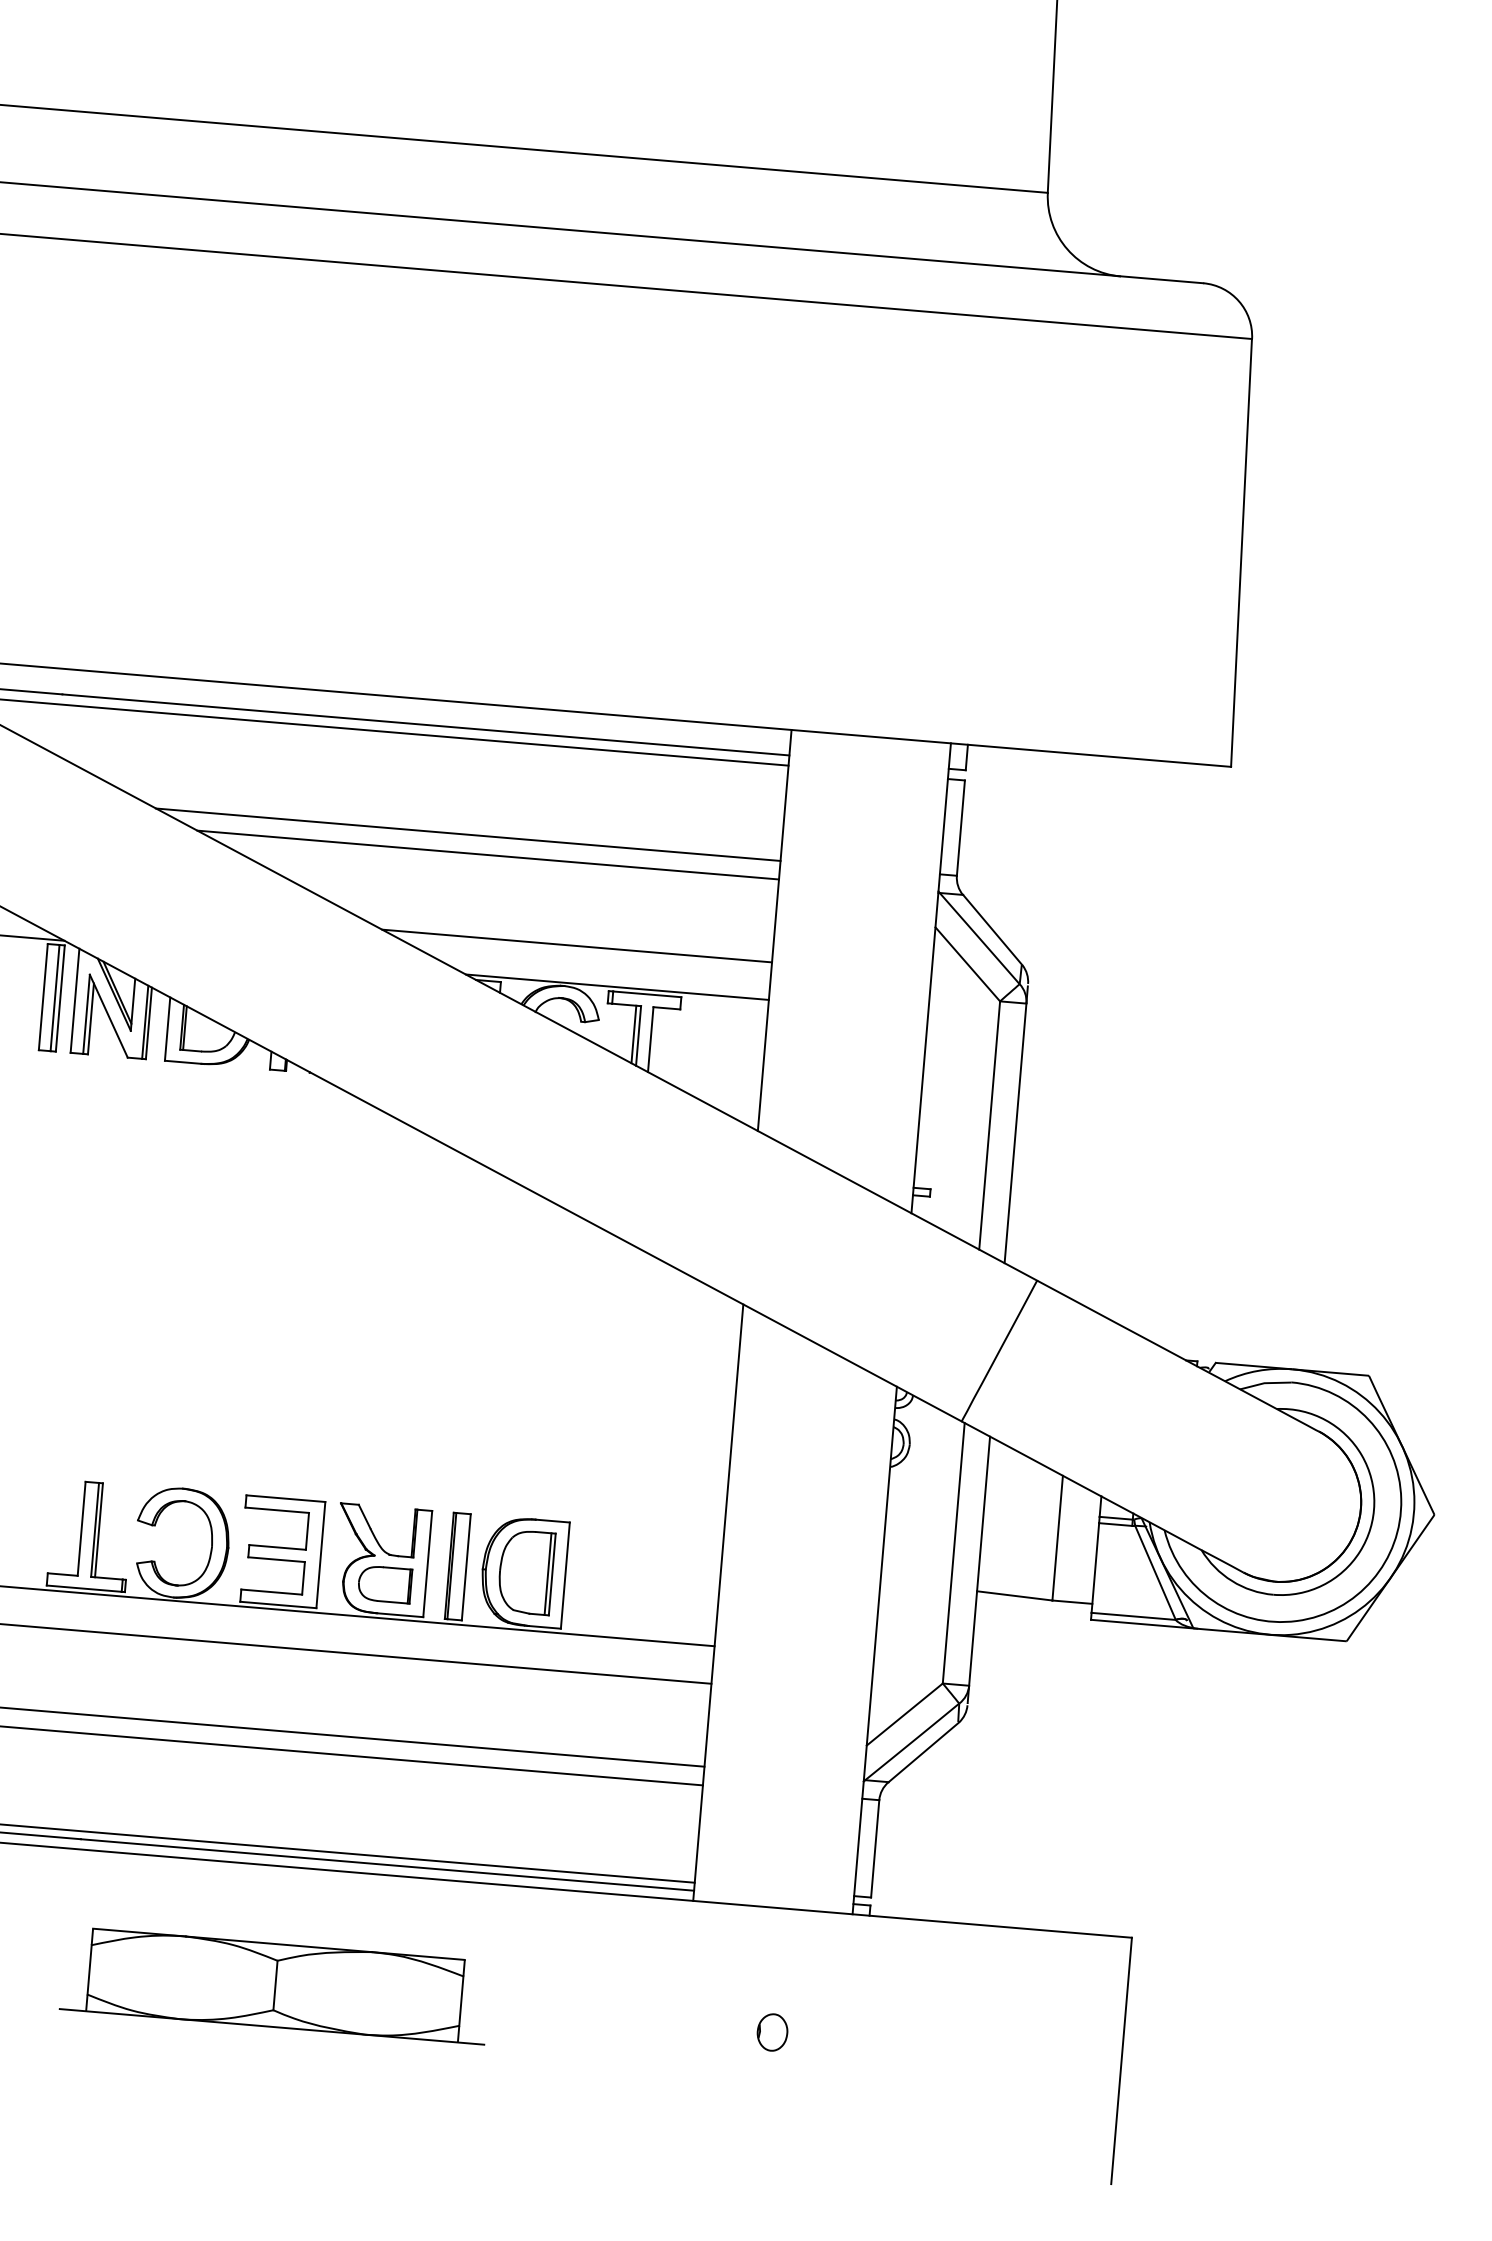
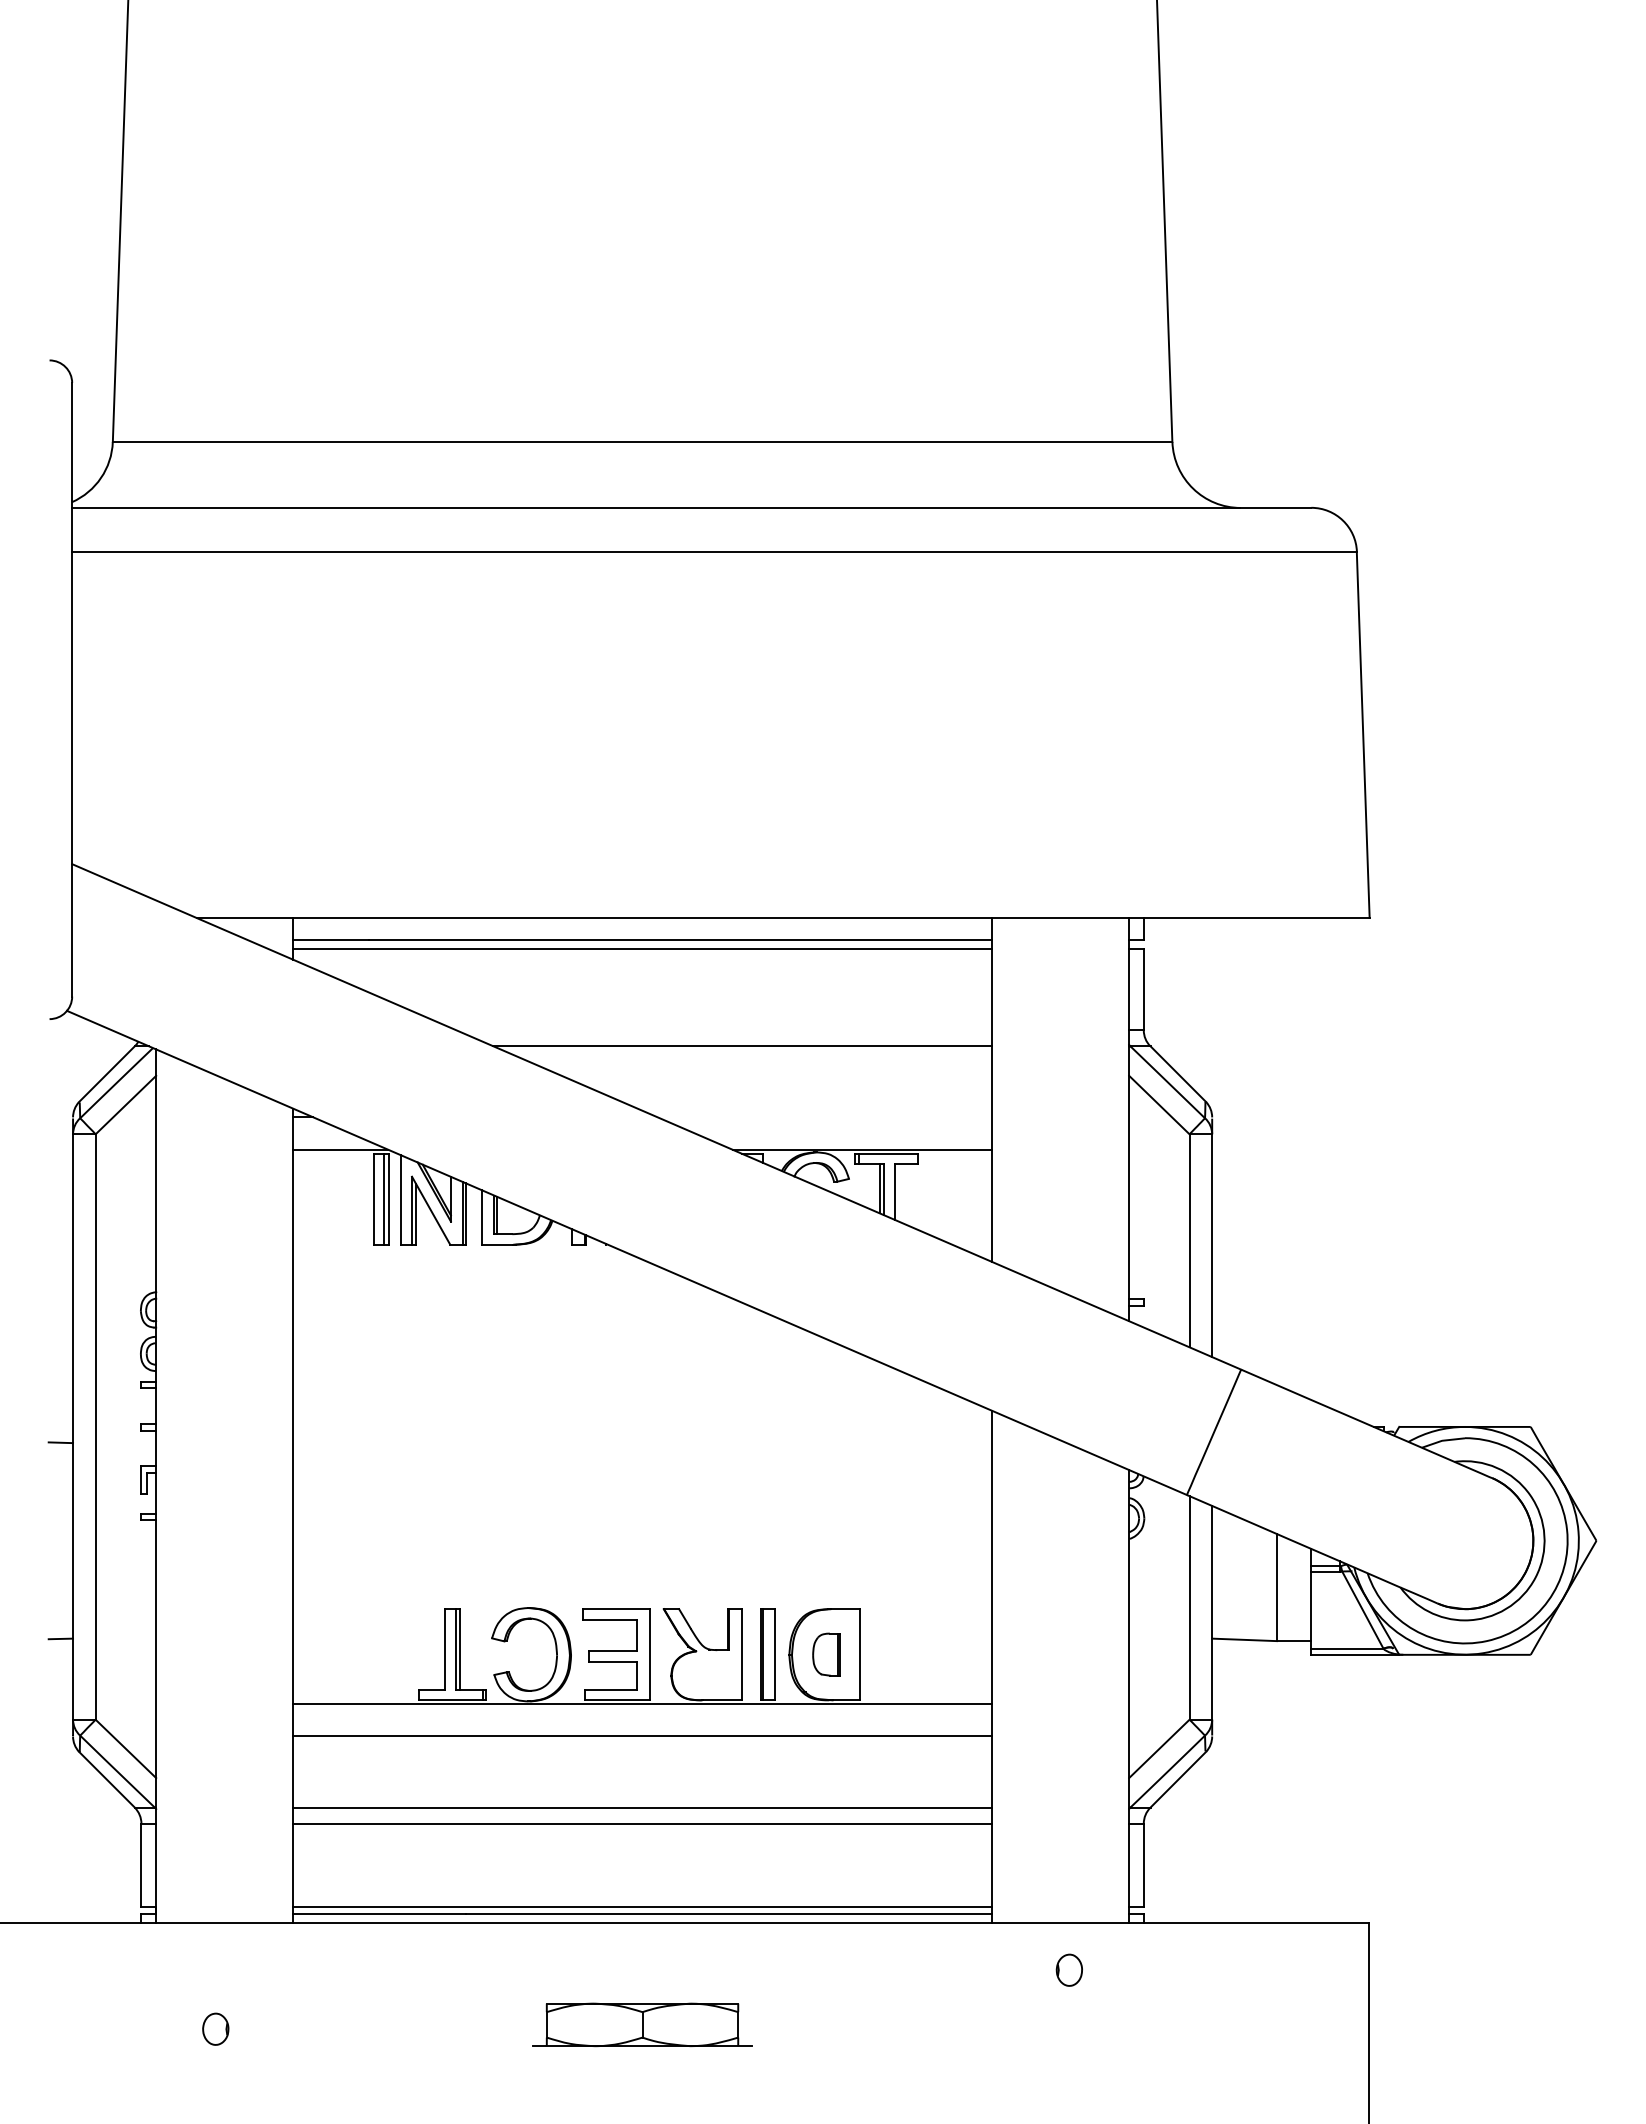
line: (468, 834) -> (724, 1030), removed
line: (577, 946) -> (825, 1117), removed
part: (526, 1572) -> (826, 1654), size x0.6
part: (384, 1583) -> (706, 1674), removed
part: (275, 1985) -> (642, 2024), size x0.6
part: (771, 2031) -> (1068, 1969), moved

